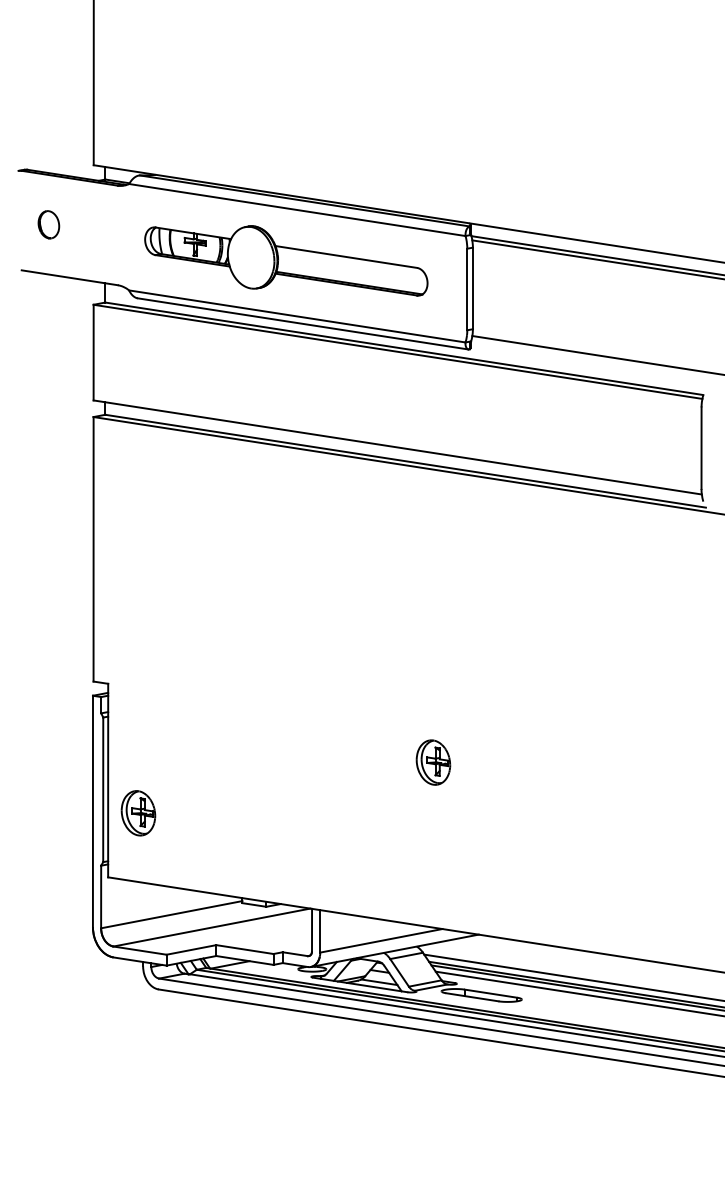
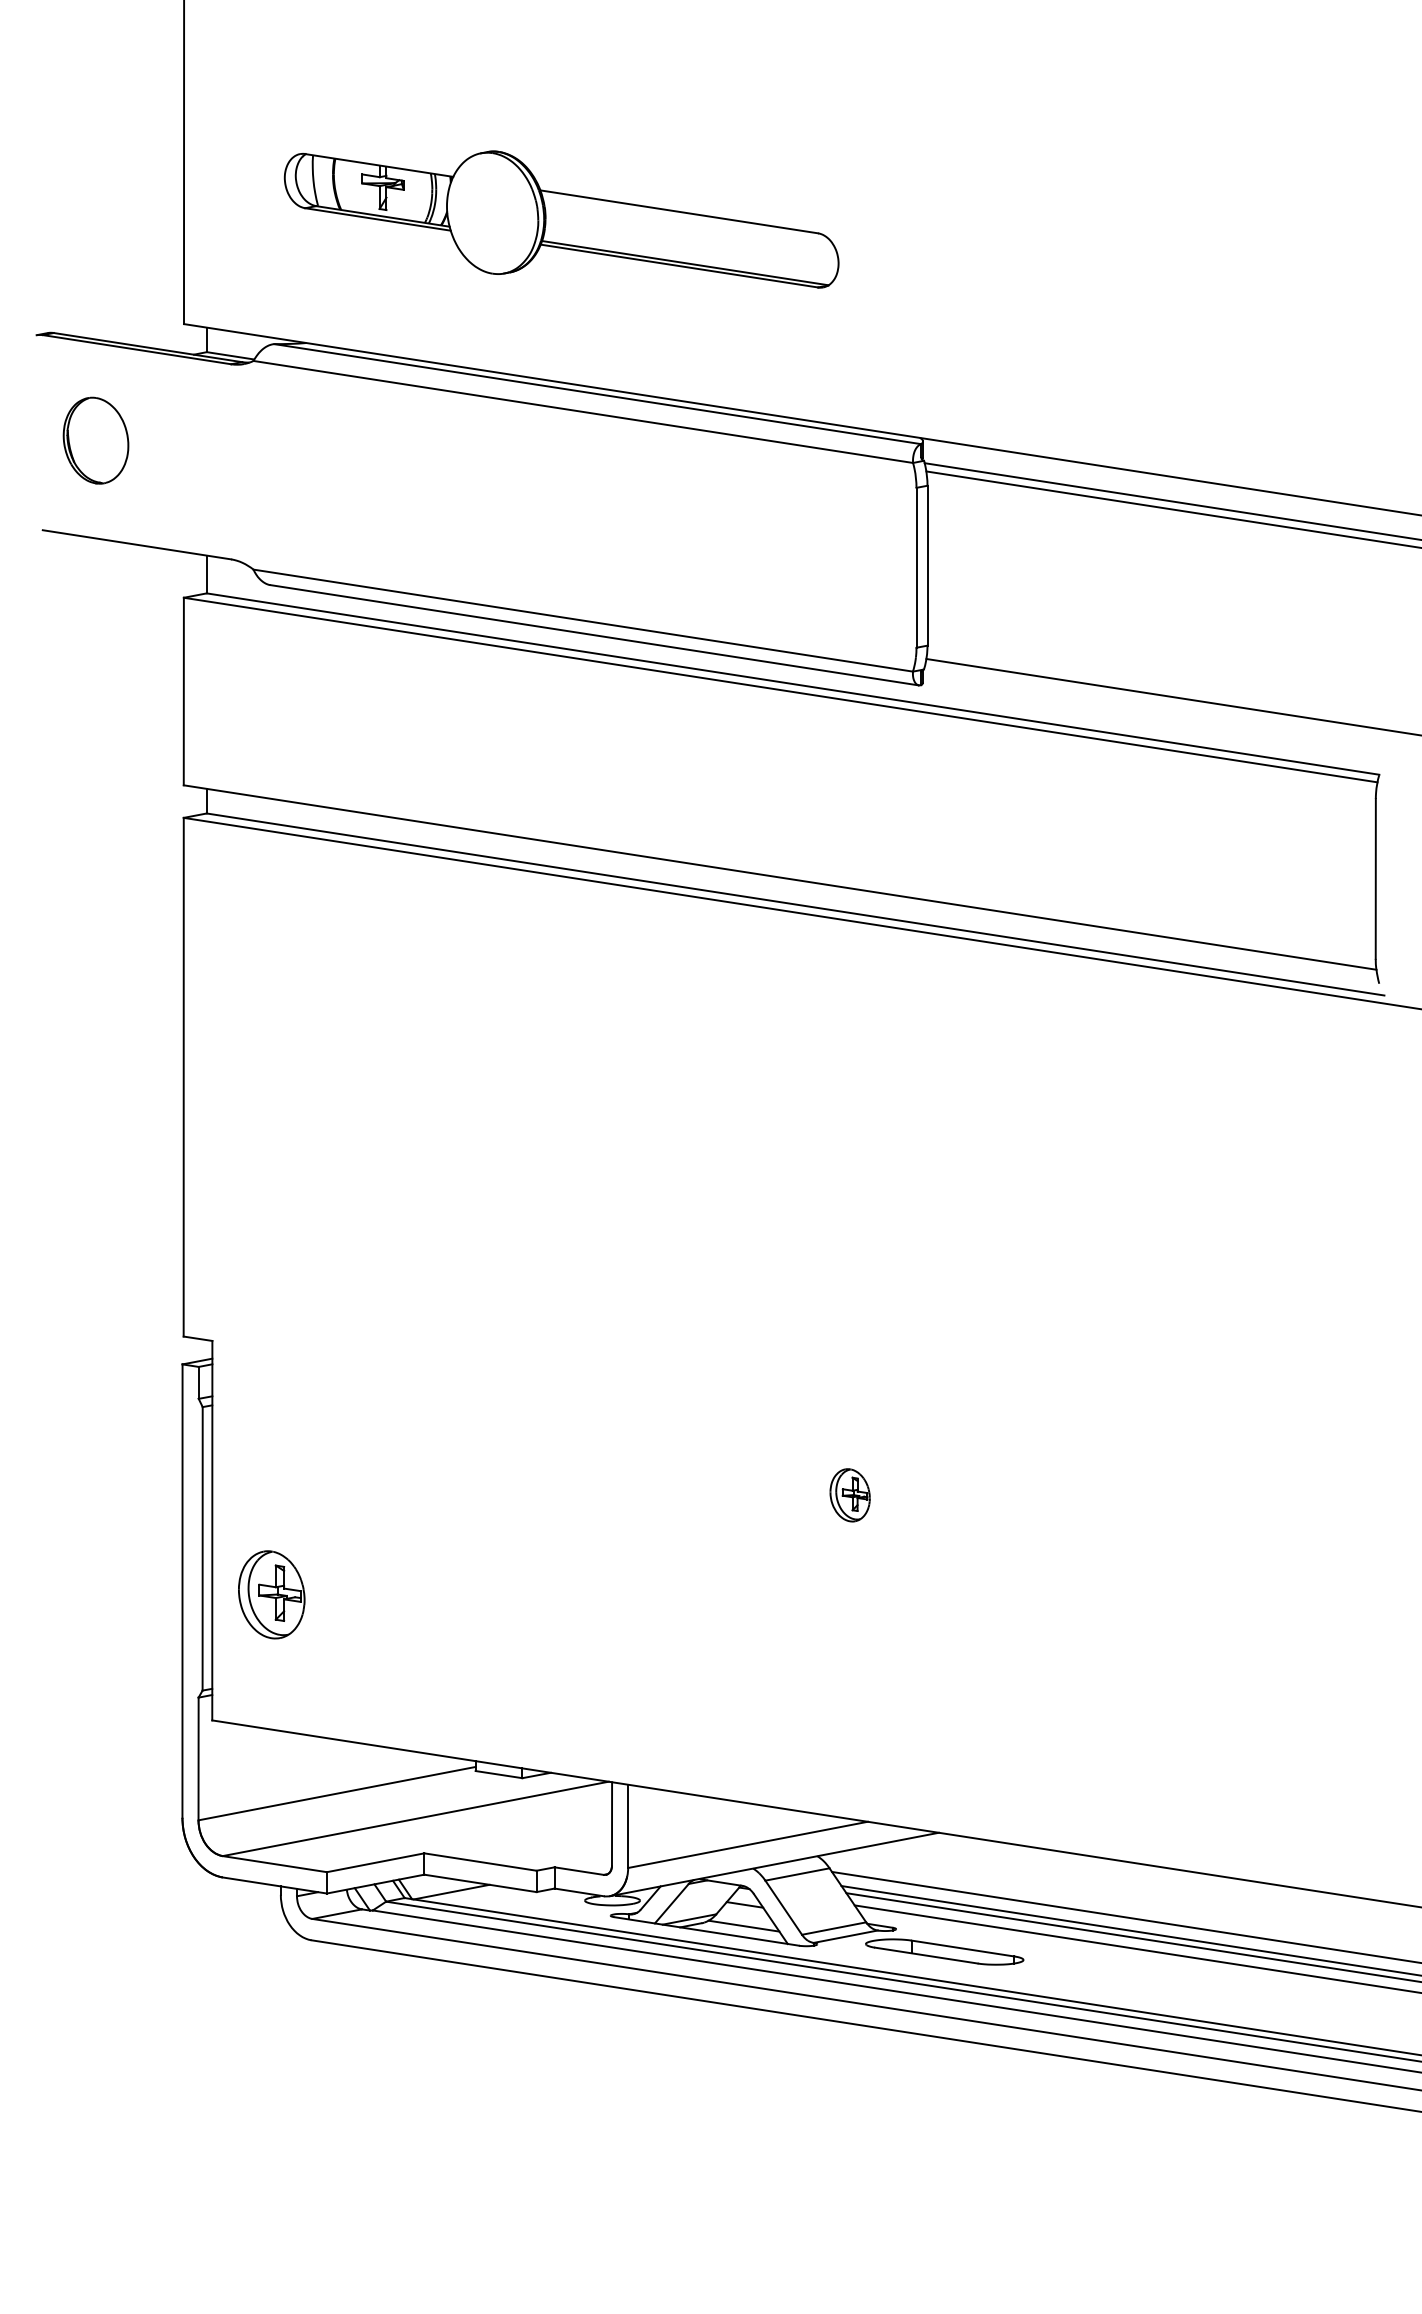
part: (48, 224) -> (95, 440), size x1.6
part: (286, 260) -> (561, 218), moved
part: (433, 762) -> (850, 1495), size x0.6

